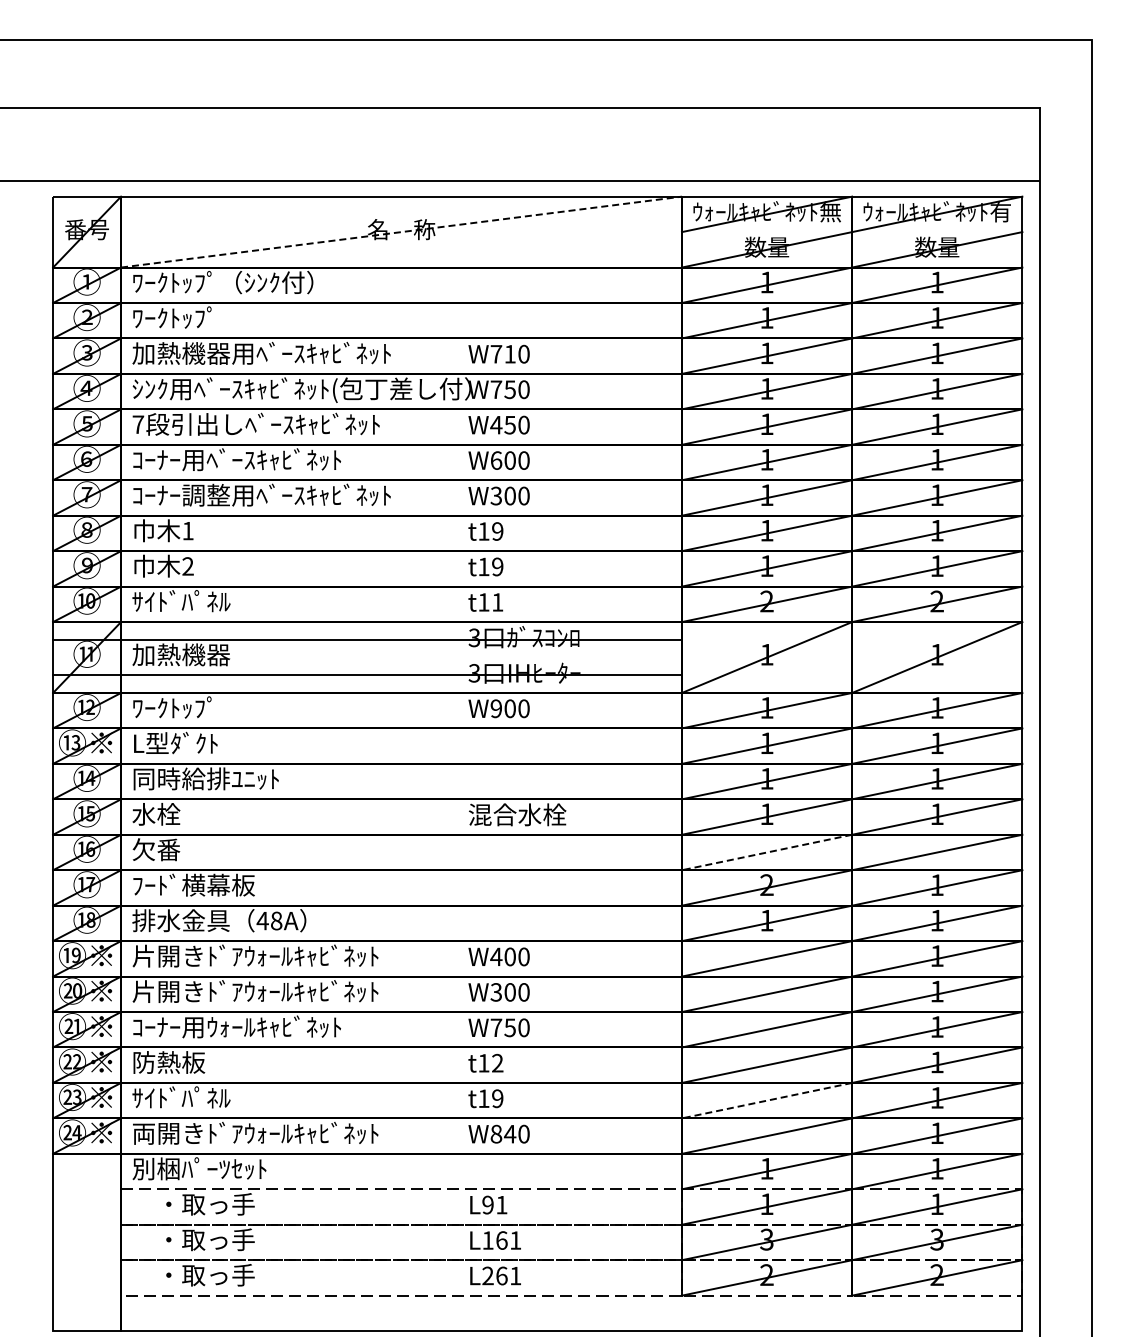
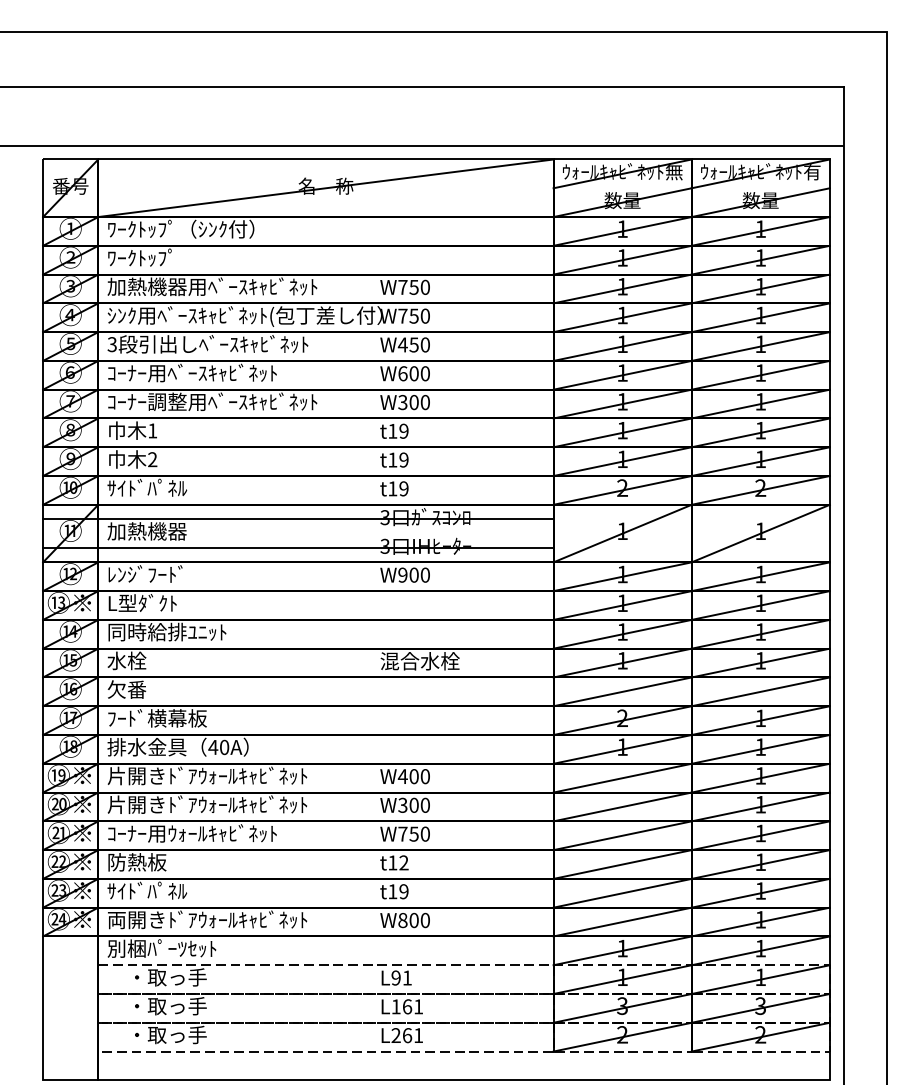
line: (401, 232) -> (325, 188), dashed -> solid
text: (509, 354) -> (413, 287), W710 -> W750
text: (138, 424) -> (112, 344), 7 -> 3
text: (497, 602) -> (403, 488), t11 -> t19
text: (178, 707) -> (144, 574), ﾜｰｸﾄｯﾌﾟ -> ﾚﾝｼﾞﾌｰﾄﾞ
line: (767, 852) -> (622, 691), dashed -> solid
text: (276, 921) -> (224, 747), 48A -> 40A
line: (767, 1100) -> (622, 893), dashed -> solid
text: (509, 1133) -> (413, 919), W840 -> W800

